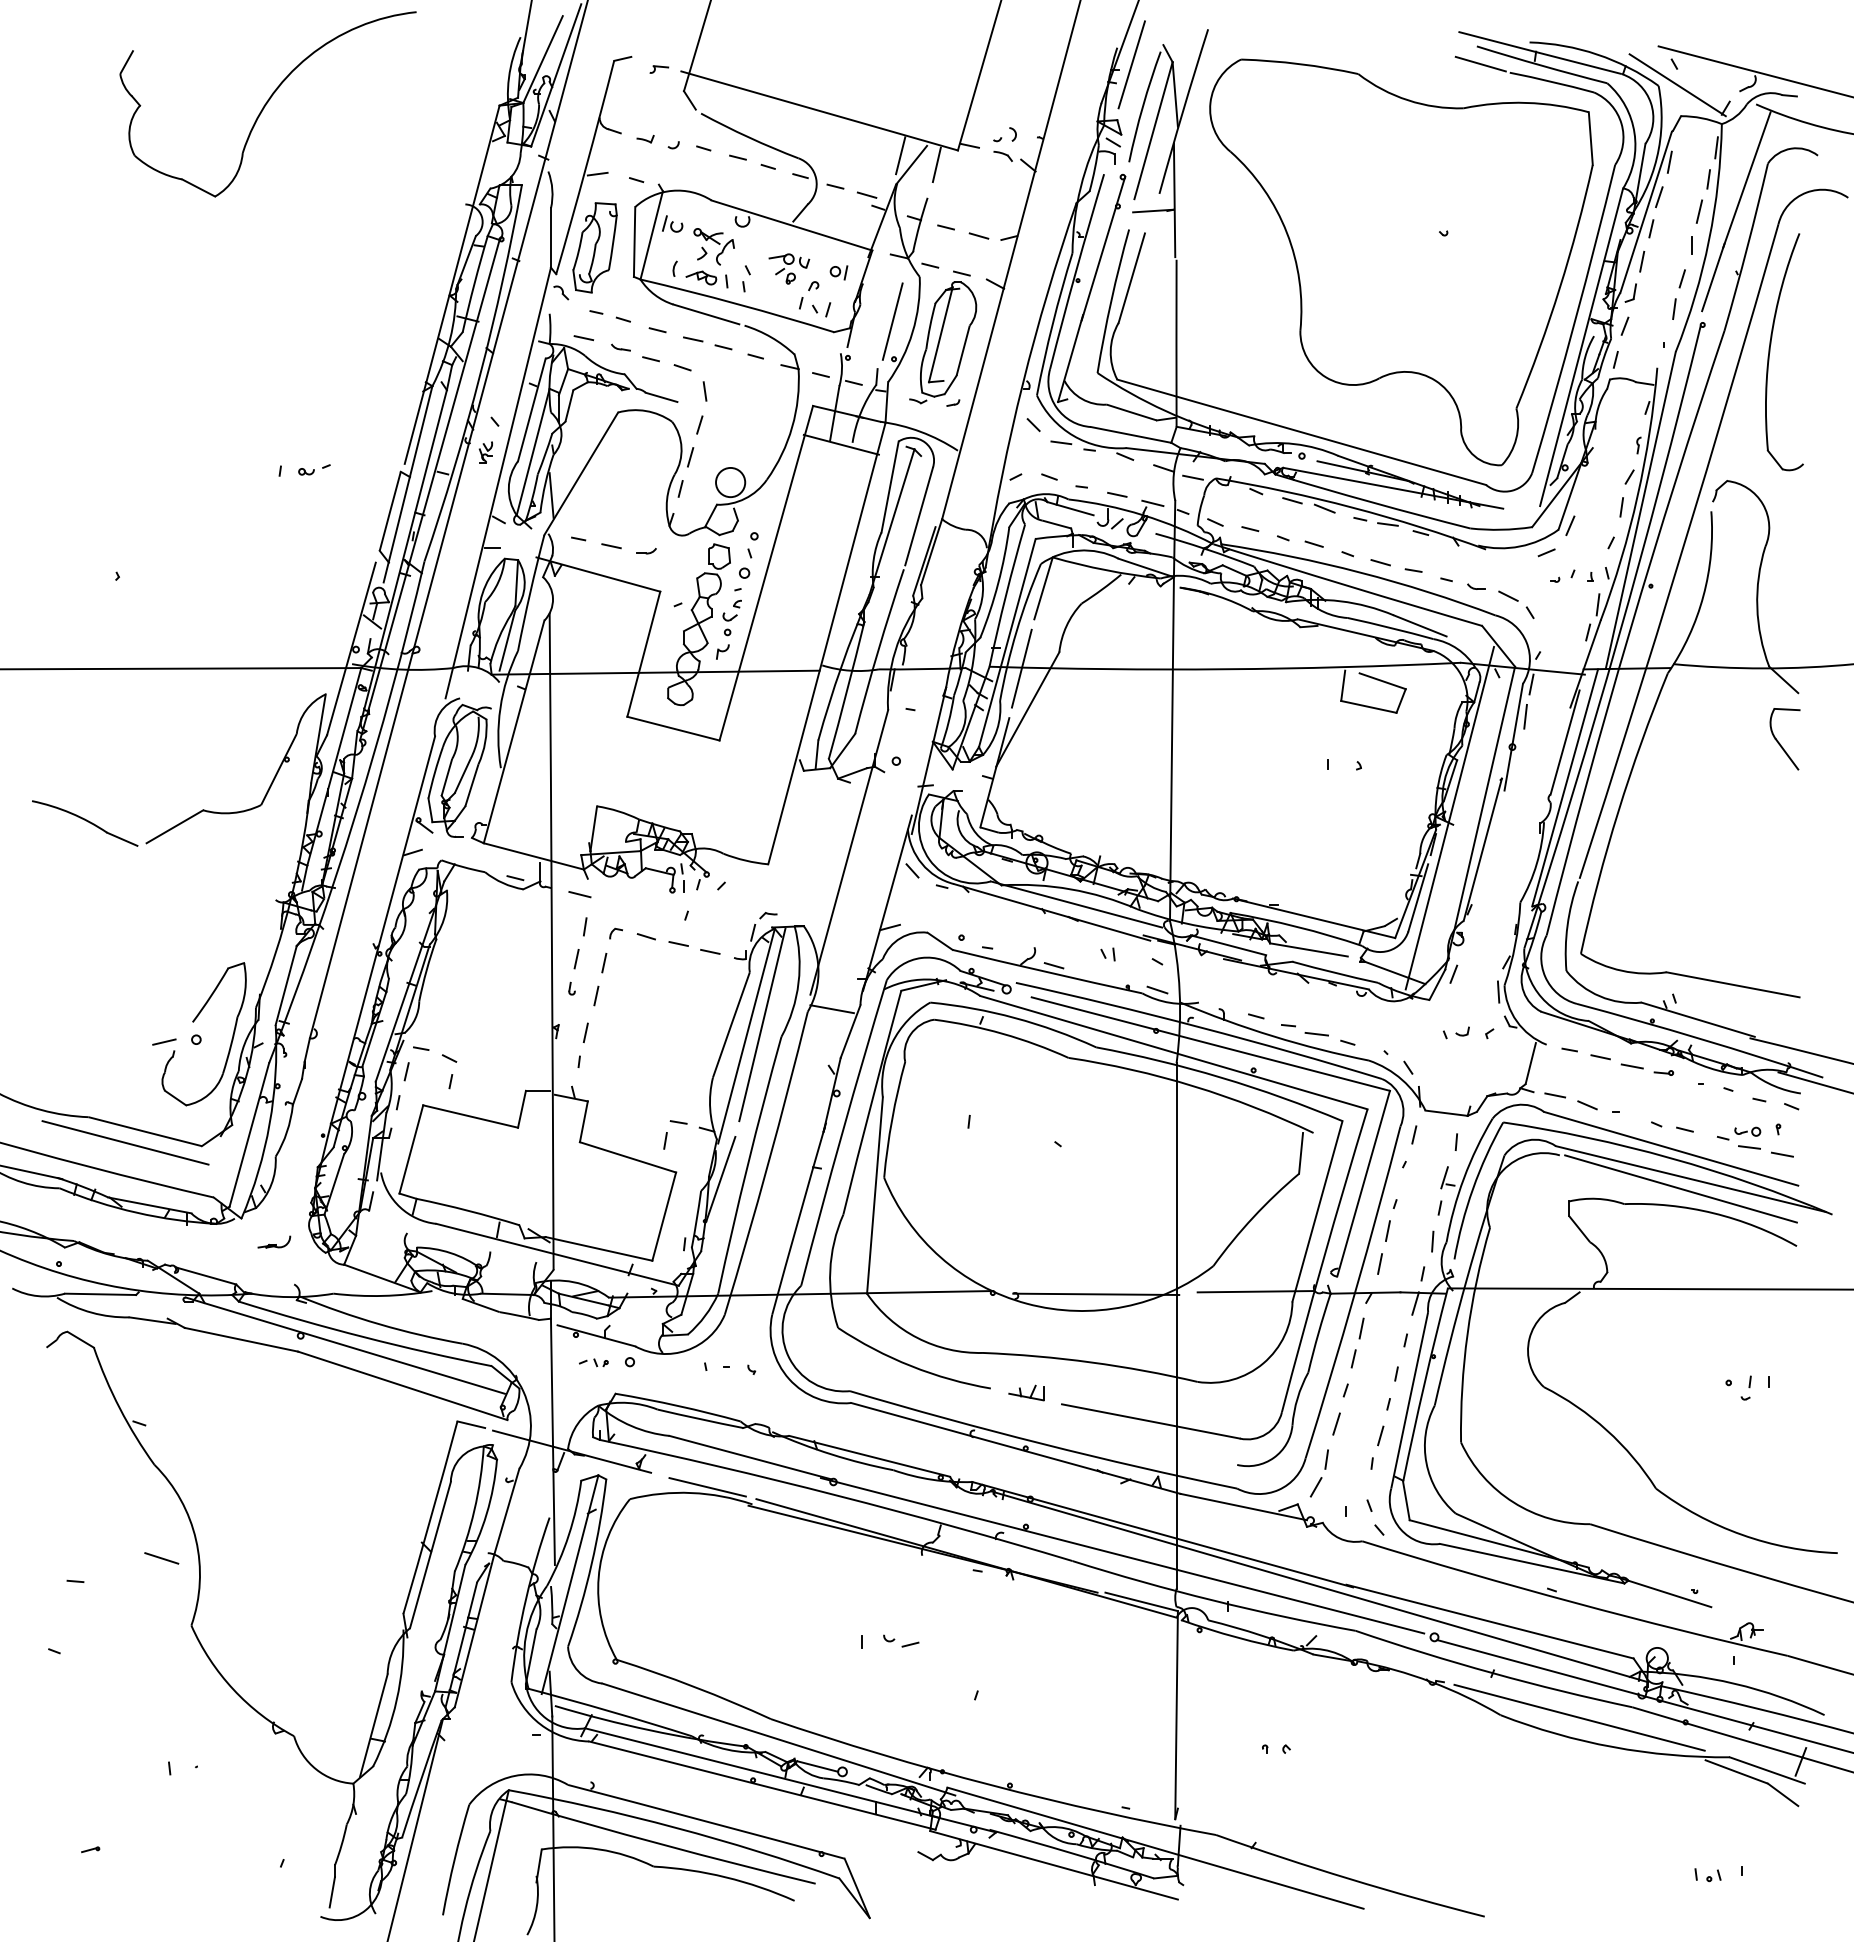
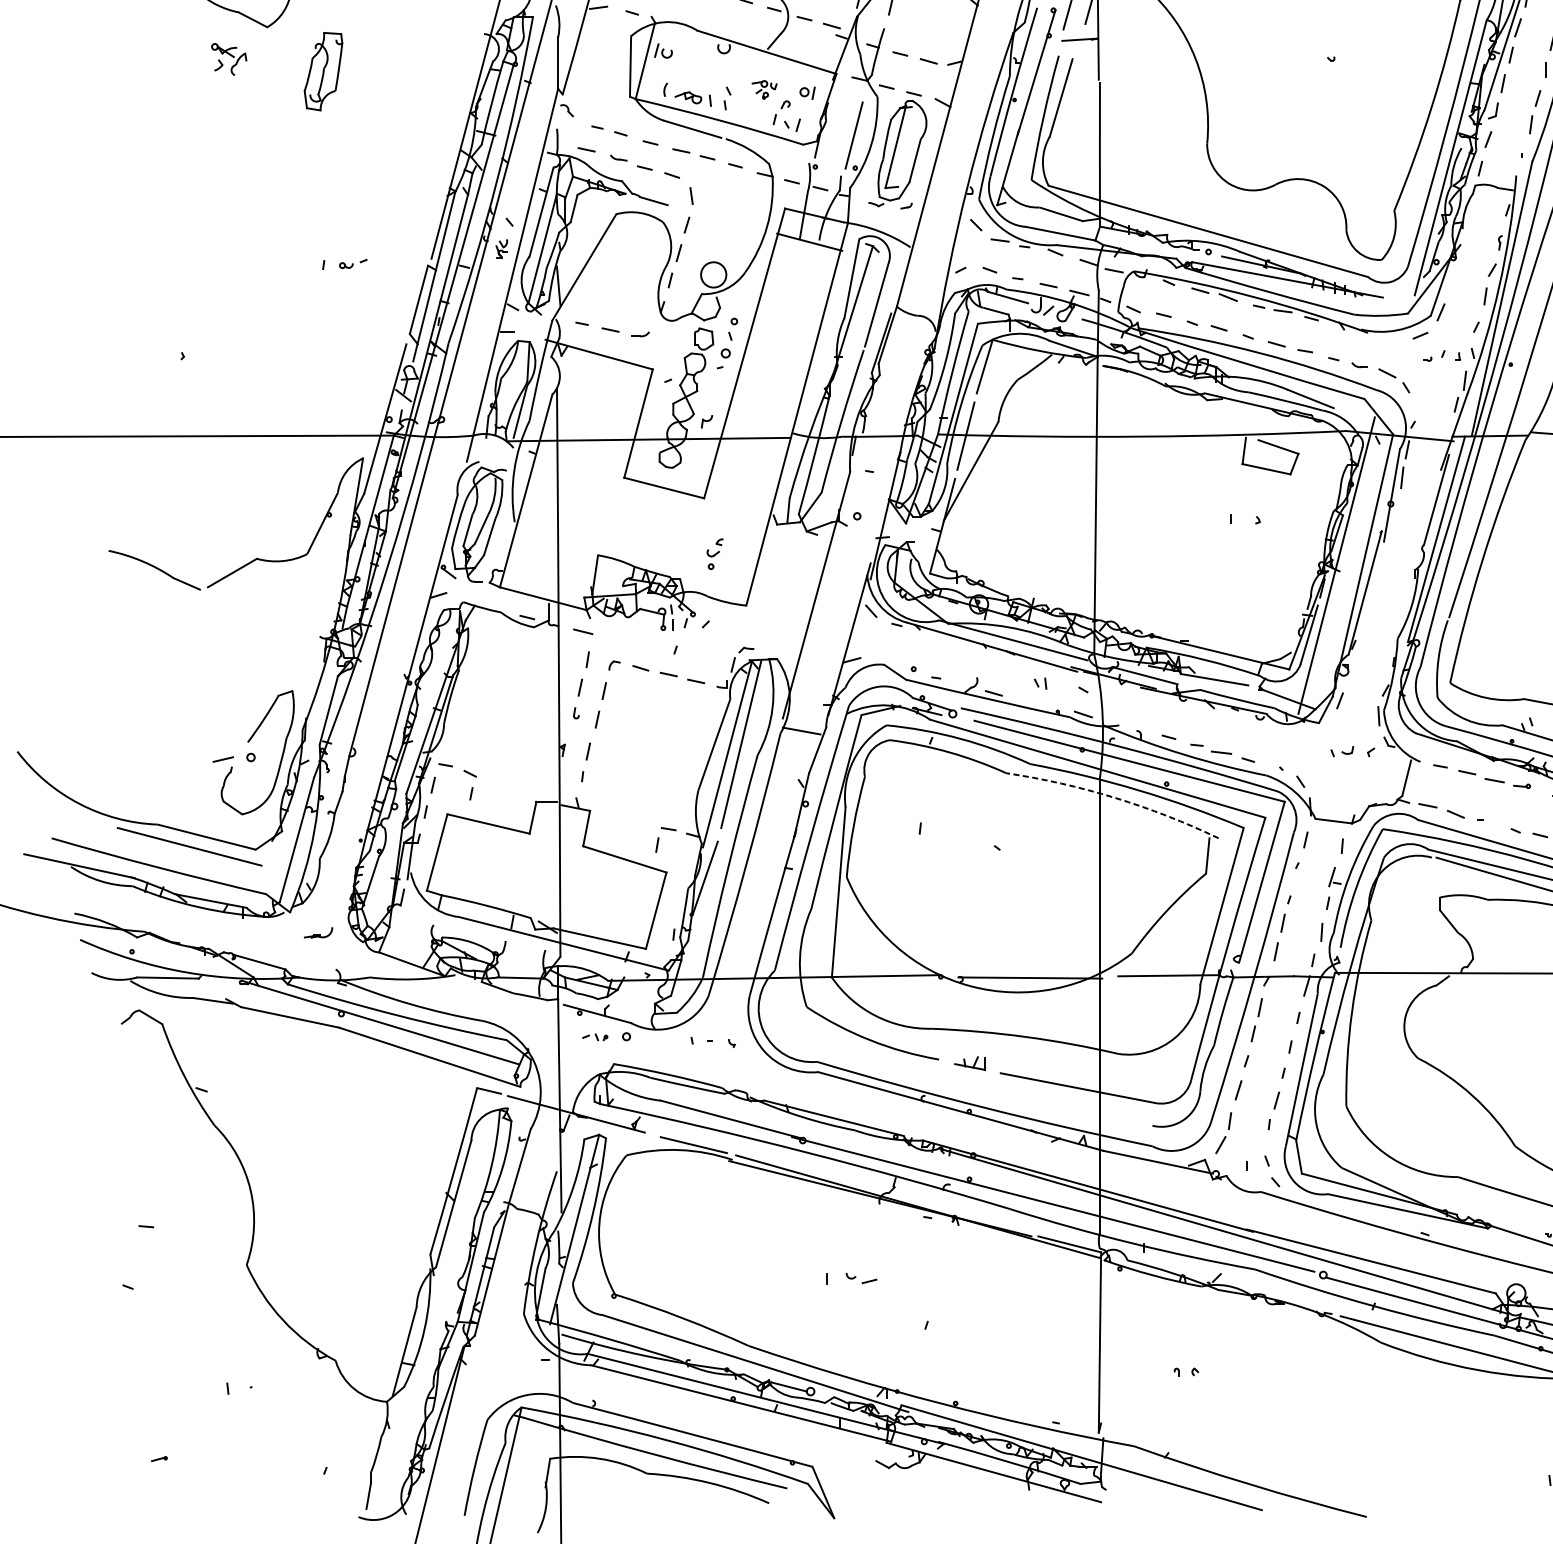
part: (713, 246) -> (228, 59), moved
part: (594, 247) -> (323, 71), moved
part: (789, 268) -> (764, 89), size x0.7
part: (731, 617) -> (714, 553), moved
arc: (1193, 1086) -> (1114, 798), solid -> dashed
line: (161, 1558) -> (220, 1206), removed

